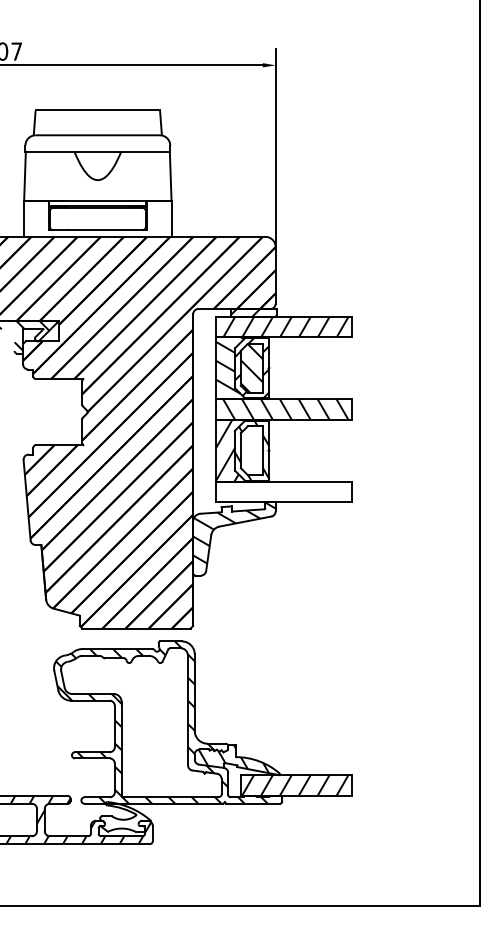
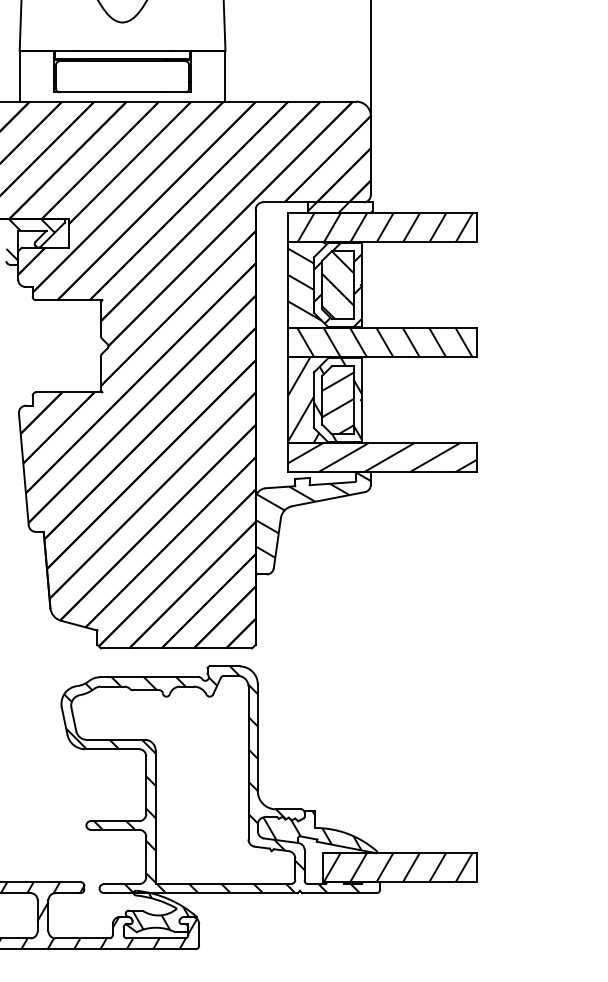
hatch: (251, 453) -> (337, 404), added
hatch: (283, 491) -> (381, 457), added
hatch: (124, 816) -> (159, 910), added

